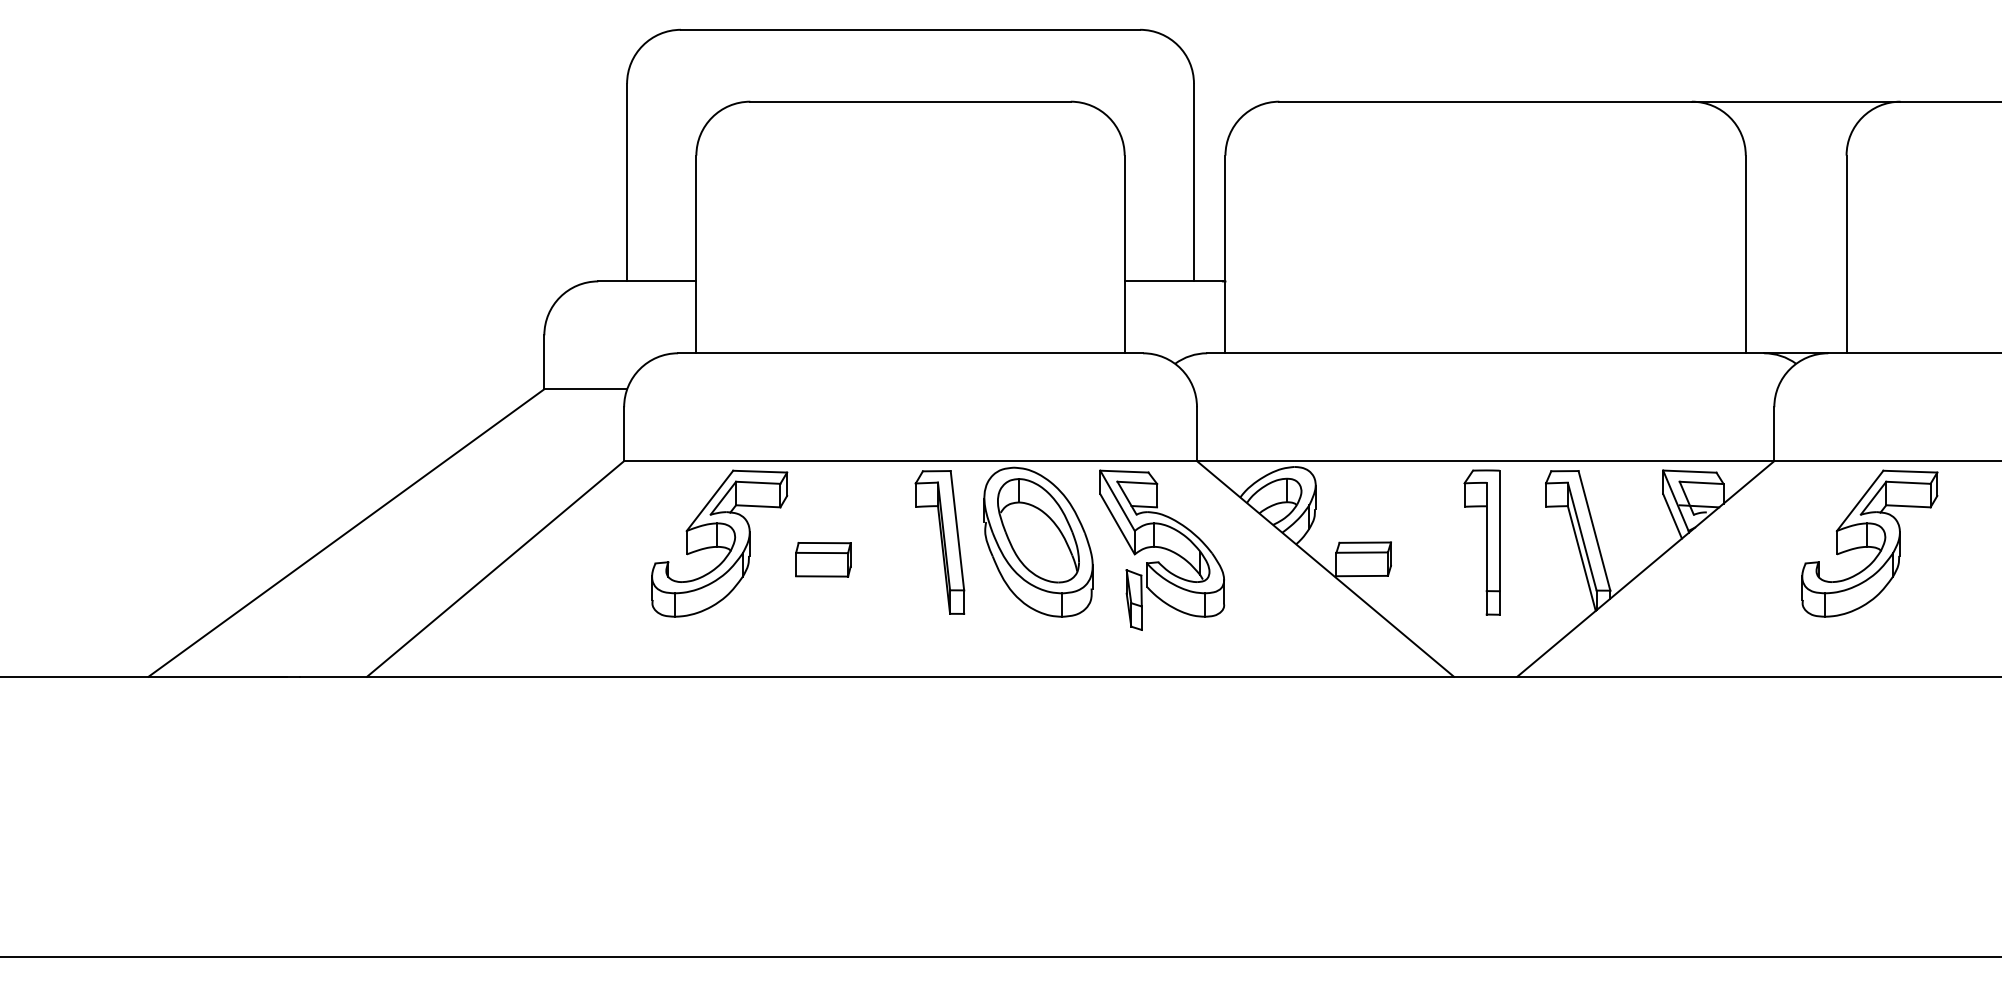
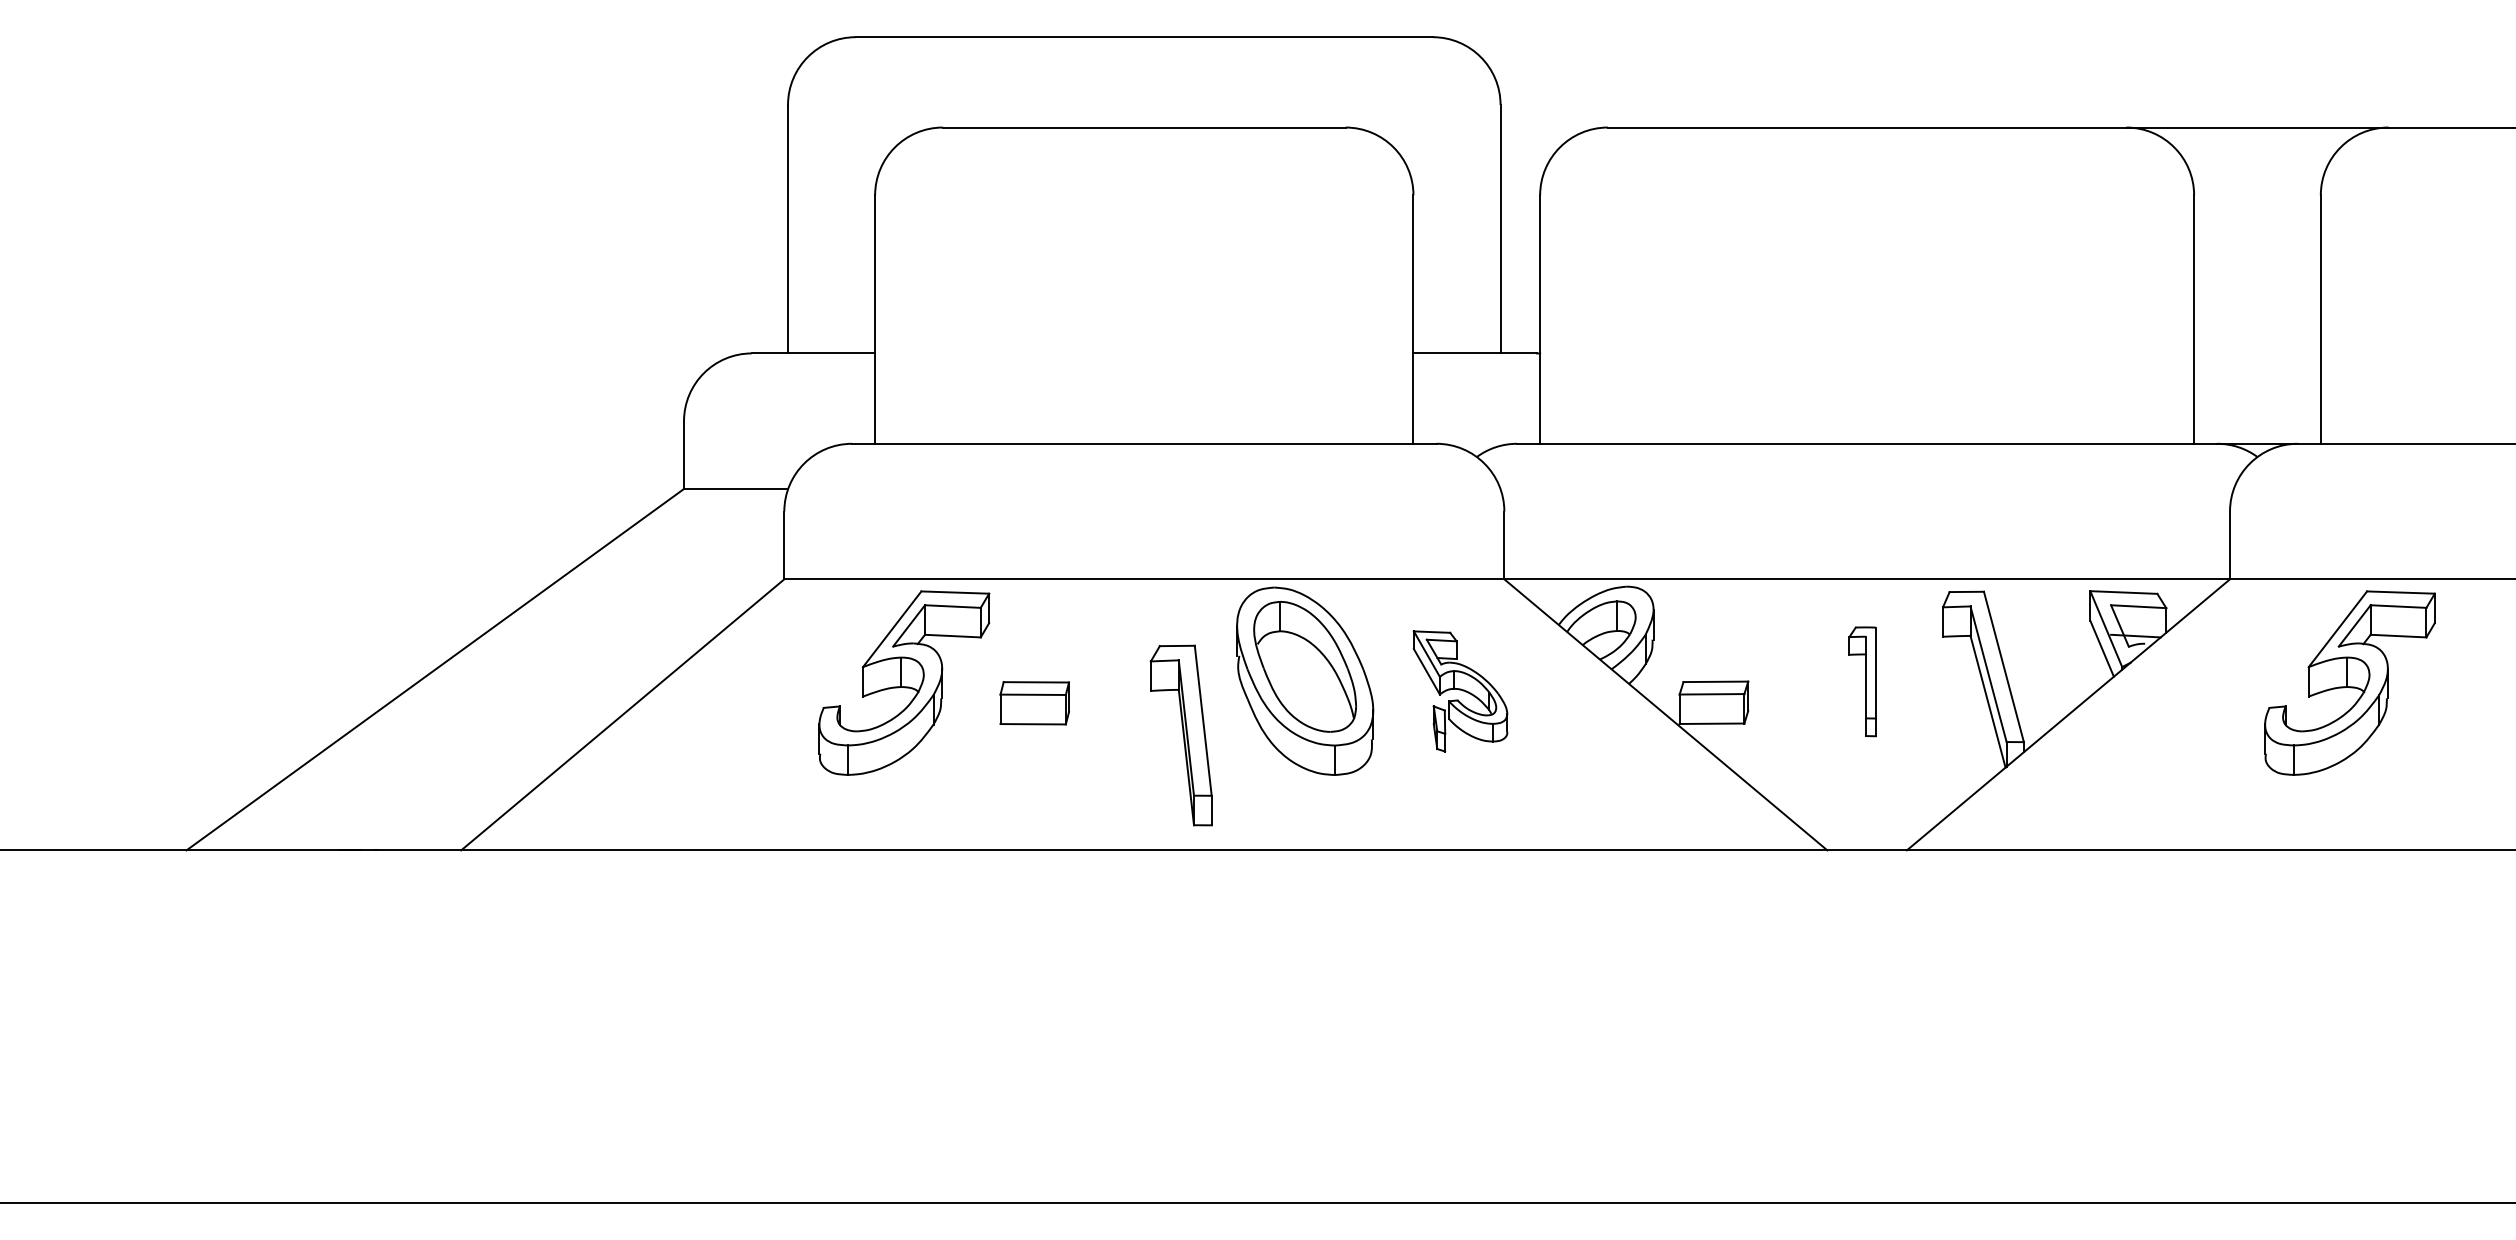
part: (939, 542) -> (1180, 735), moved
part: (1481, 542) -> (1862, 681), size x0.6
part: (1162, 550) -> (1460, 691), size x0.6

